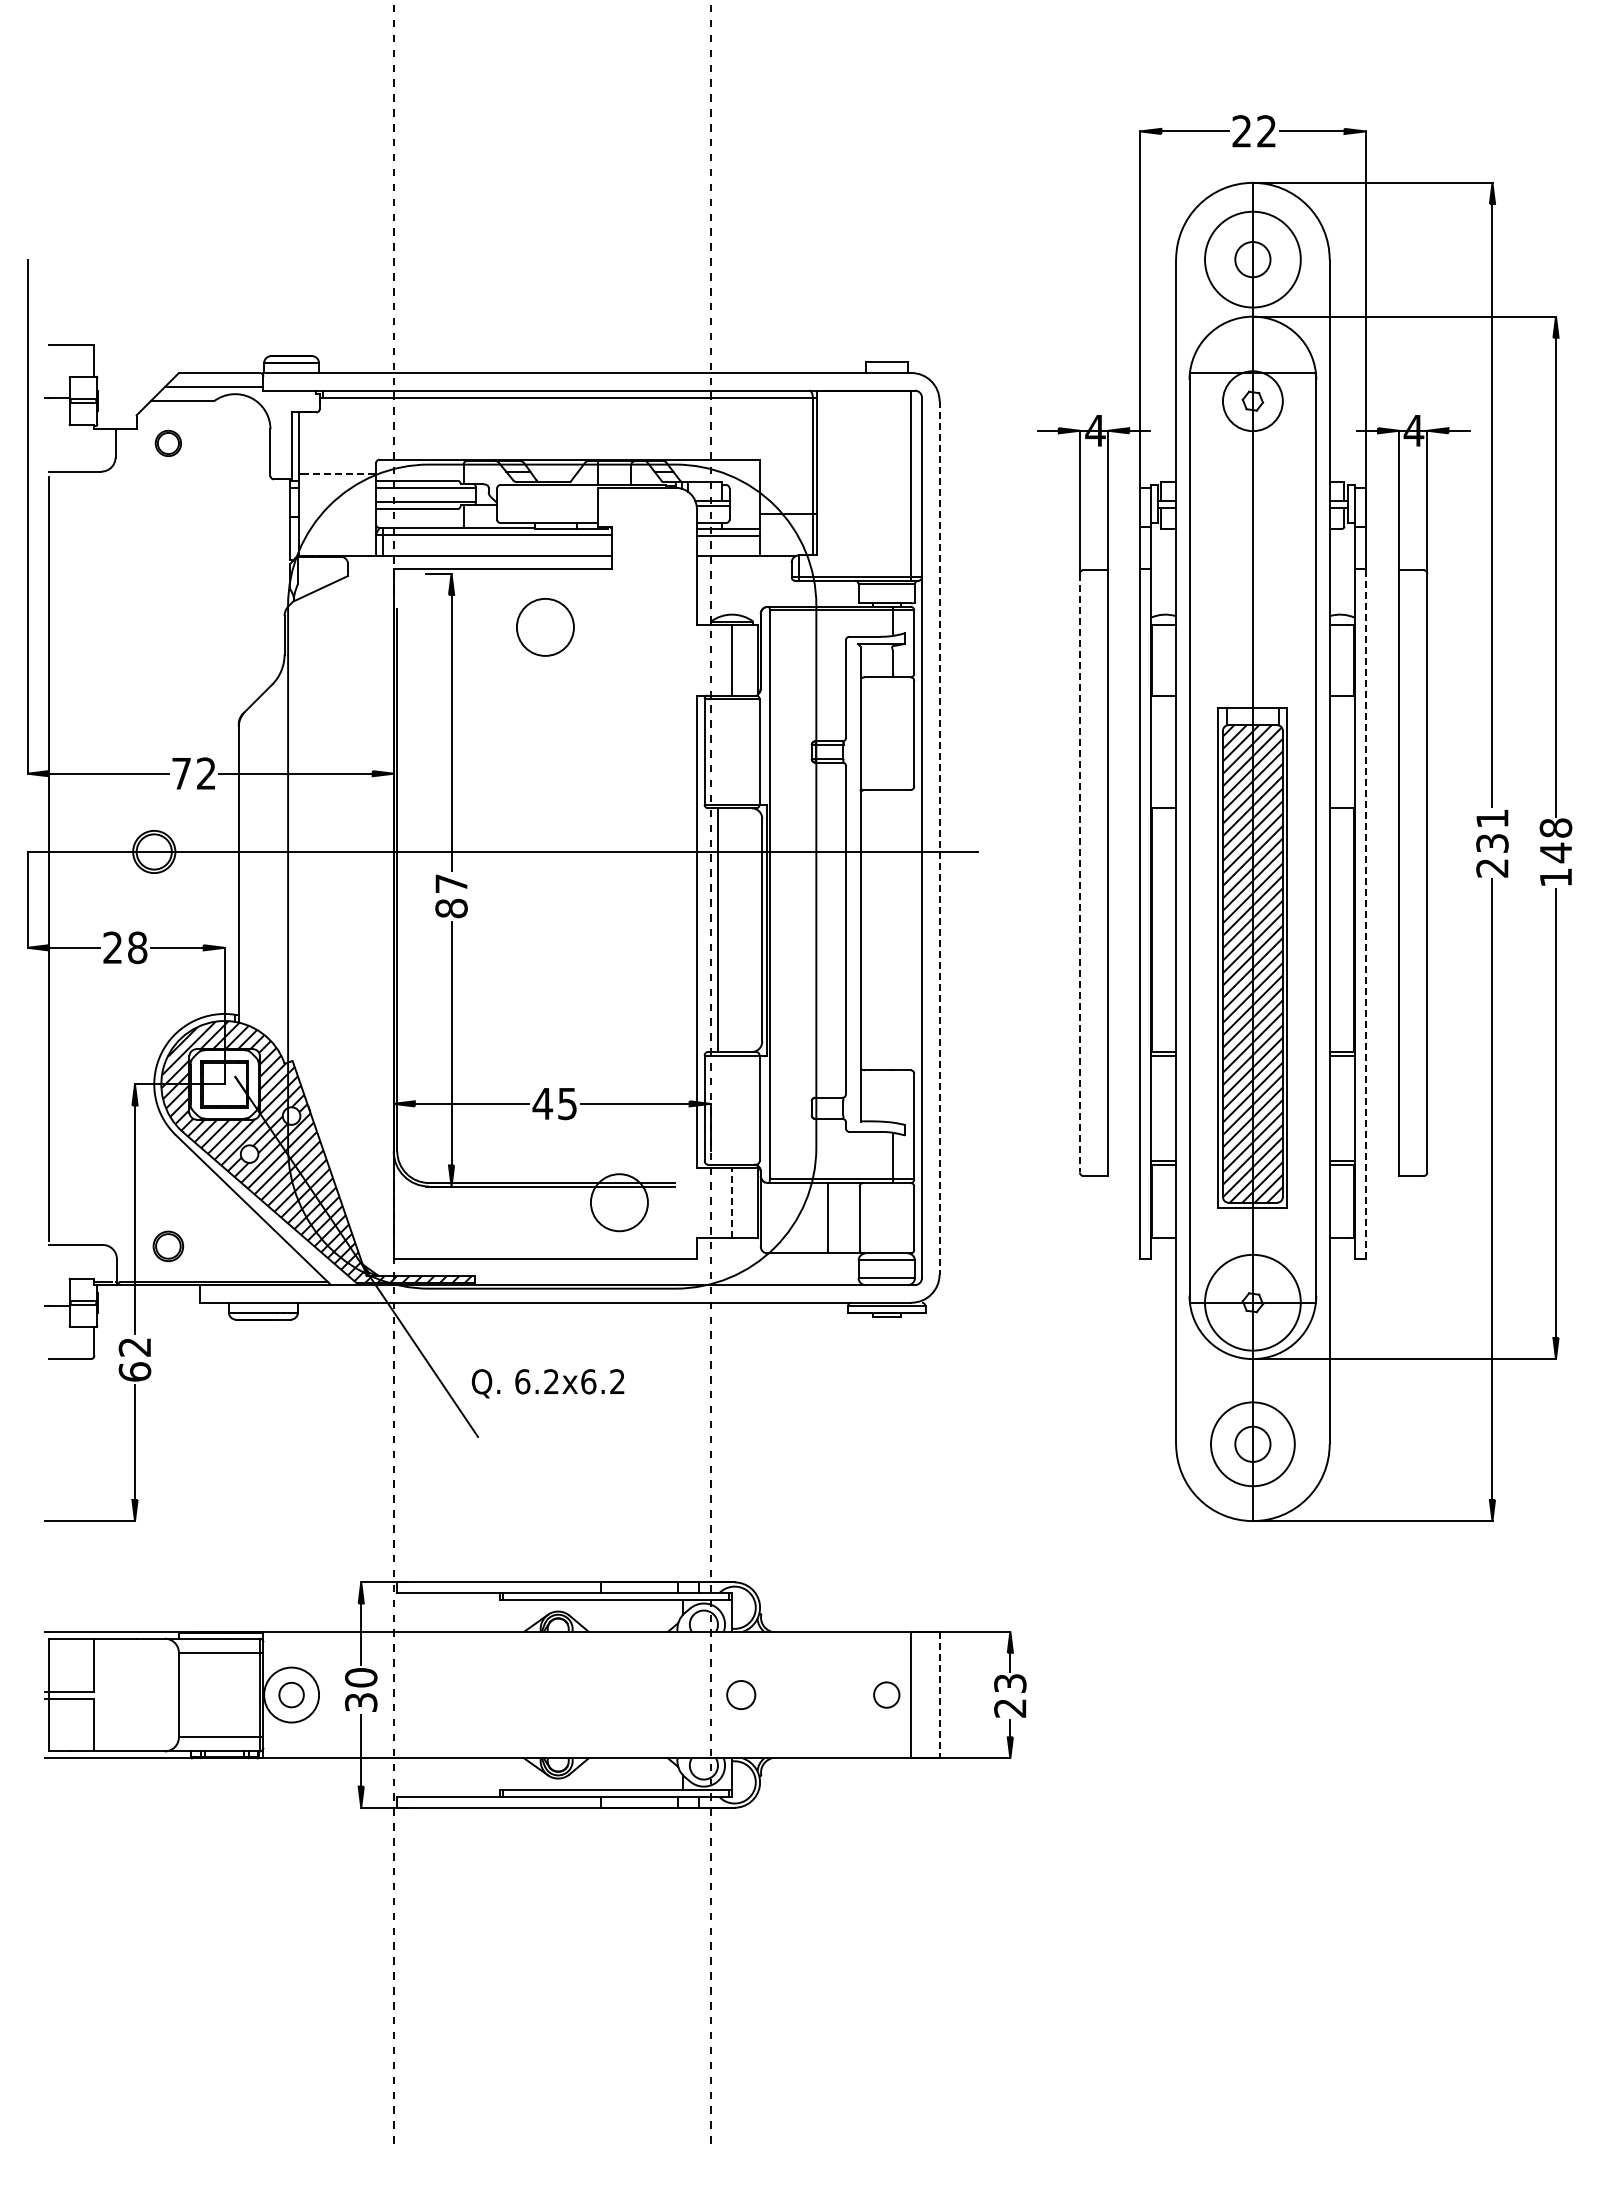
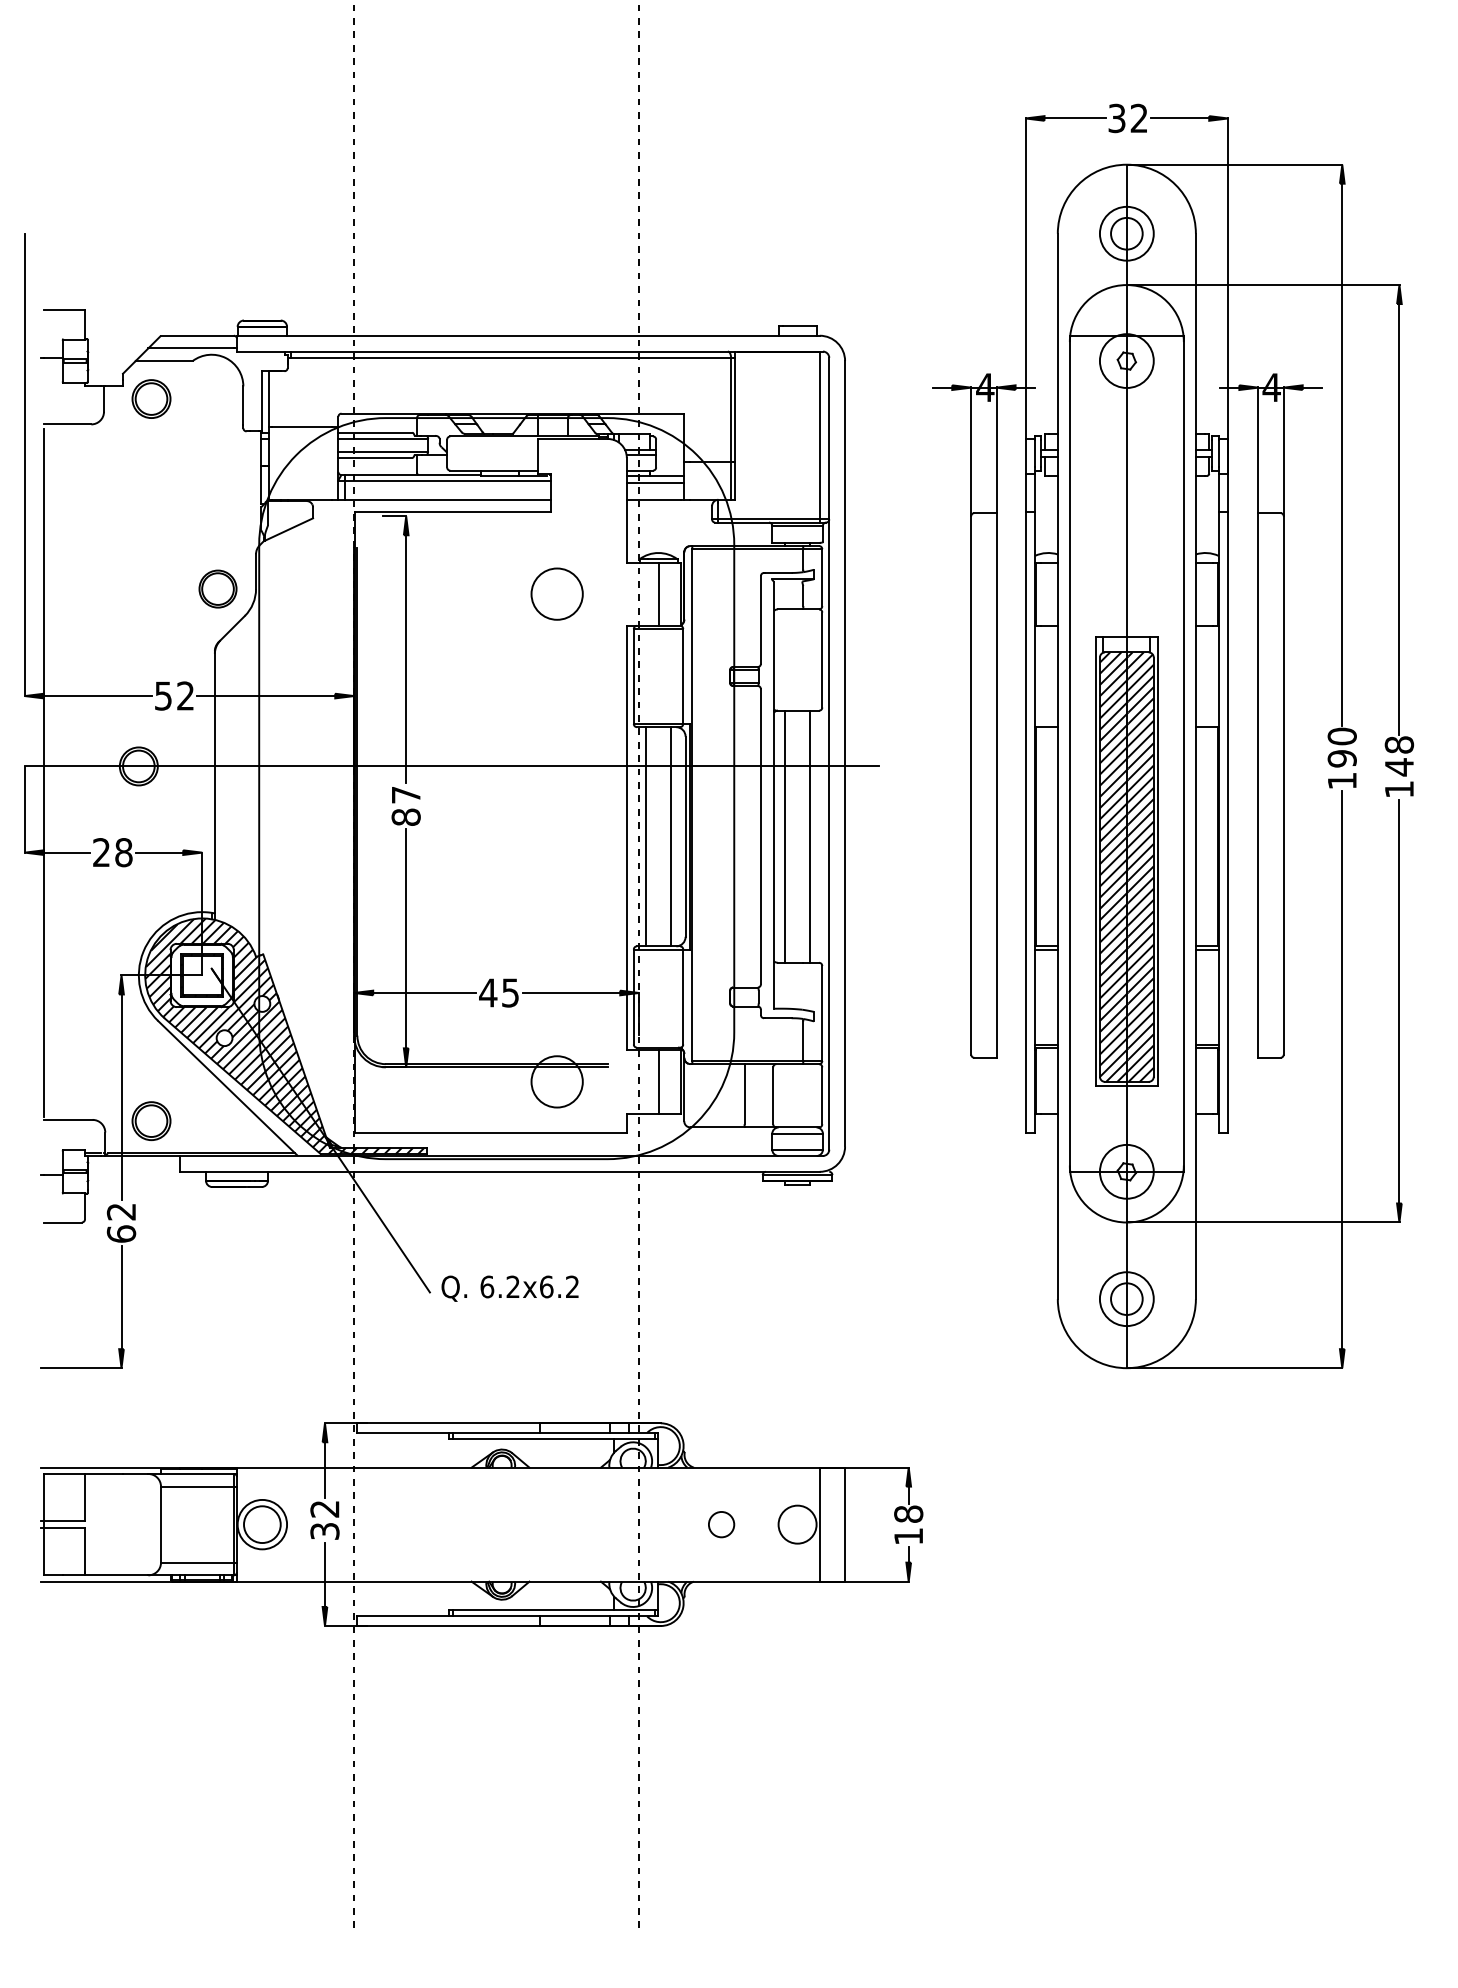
text: (1241, 131) -> (1116, 118), 22 -> 32
circle: (1252, 259) -> (1126, 233), size x0.62
part: (168, 443) -> (151, 399), size x1.67
line: (336, 474) -> (302, 426), dashed -> solid
circle: (545, 627) -> (557, 594), moved
part: (241, 654) -> (217, 588), added
text: (181, 773) -> (163, 695), 72 -> 52
line: (939, 837) -> (845, 753), dashed -> solid
text: (1492, 842) -> (1342, 757), 231 -> 190
line: (1079, 873) -> (970, 785), dashed -> solid
line: (1365, 913) -> (1228, 821), dashed -> solid
line: (746, 930) -> (671, 837), added
line: (872, 930) -> (784, 837), added
line: (900, 930) -> (809, 837), added
line: (732, 1202) -> (658, 1081), dashed -> solid
part: (168, 1246) -> (151, 1121), size x1.43
circle: (1252, 1302) -> (1126, 1171), size x0.62
text: (547, 1383) -> (509, 1288), moved
circle: (1252, 1444) -> (1126, 1299), size x0.71
text: (361, 1677) -> (325, 1508), 30 -> 32
circle: (291, 1694) -> (262, 1524), size x1.67
circle: (741, 1694) -> (721, 1524), moved
circle: (886, 1694) -> (797, 1524), size x1.67
line: (939, 1695) -> (845, 1525), dashed -> solid
text: (1010, 1695) -> (908, 1525), 23 -> 18

